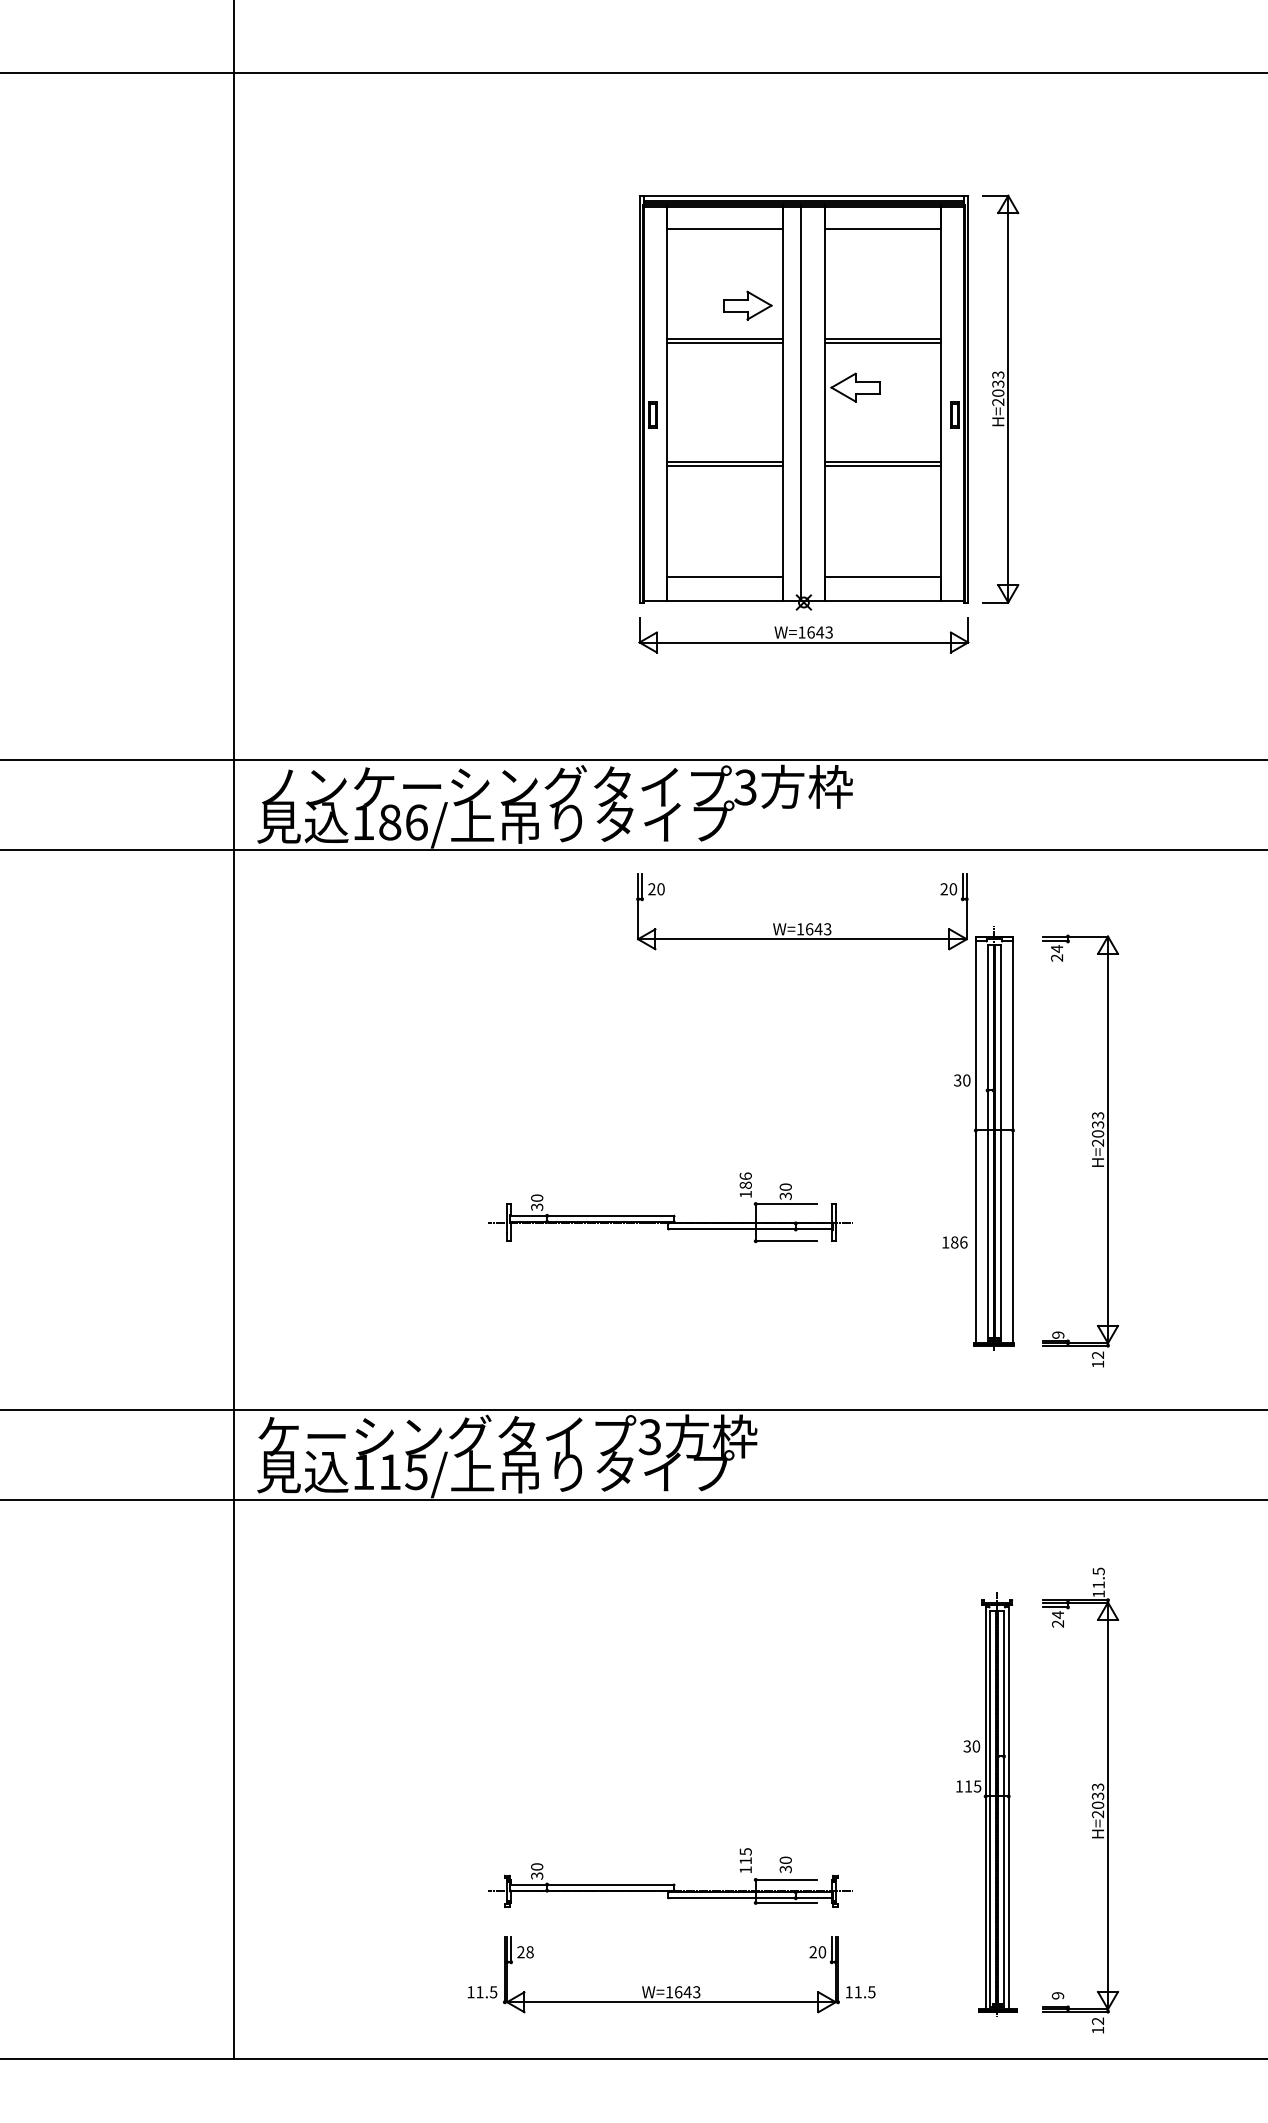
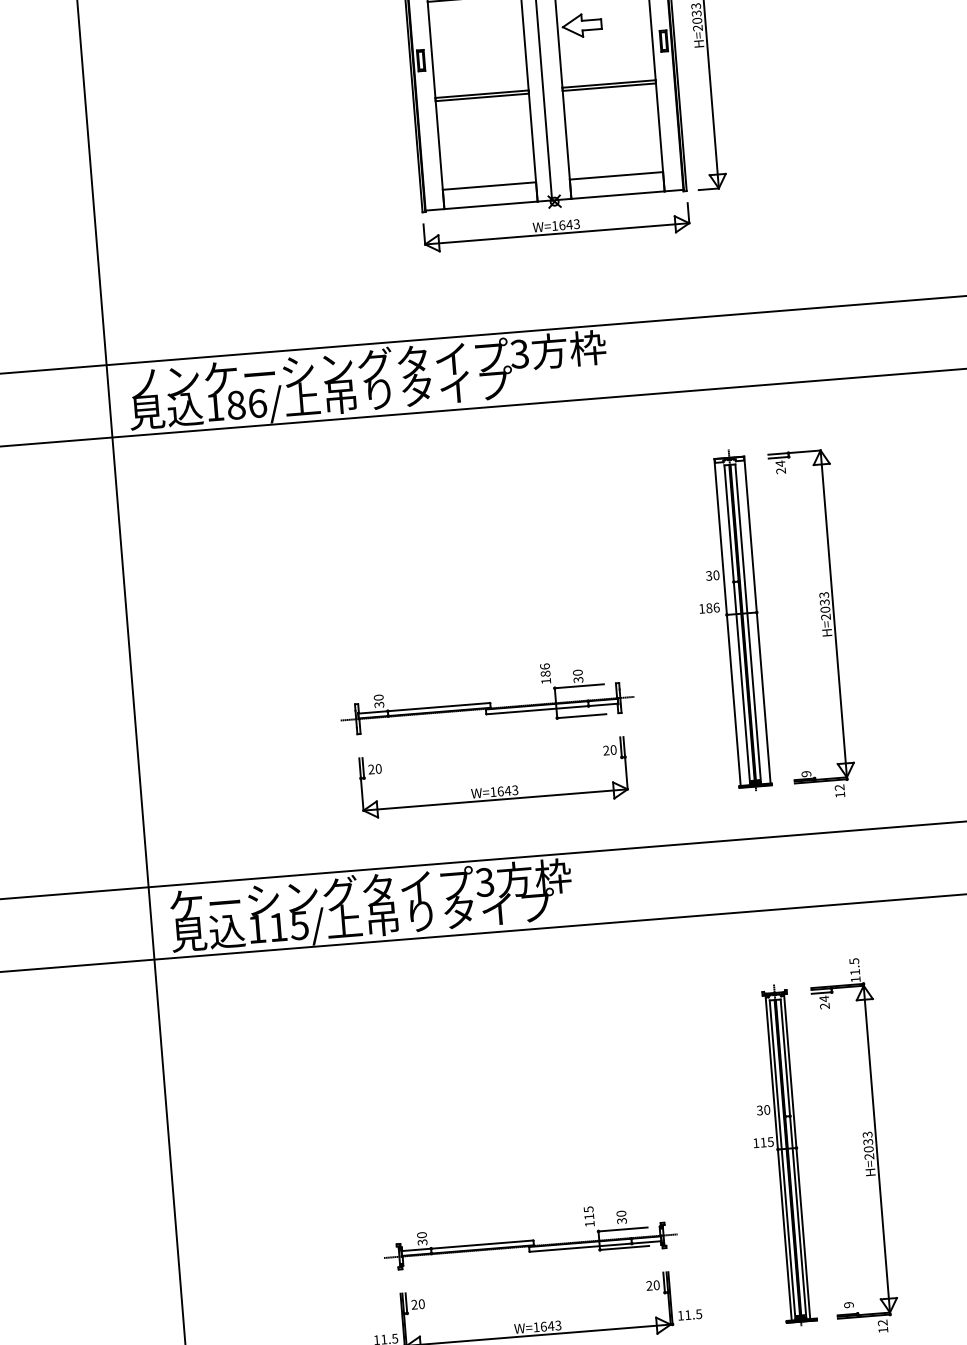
part: (801, 923) -> (493, 787), moved
text: (954, 1242) -> (709, 608), moved
text: (529, 1952) -> (421, 1304), 28 -> 20

